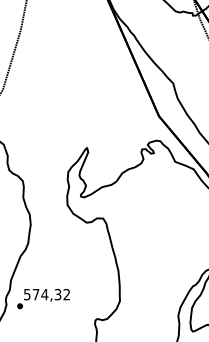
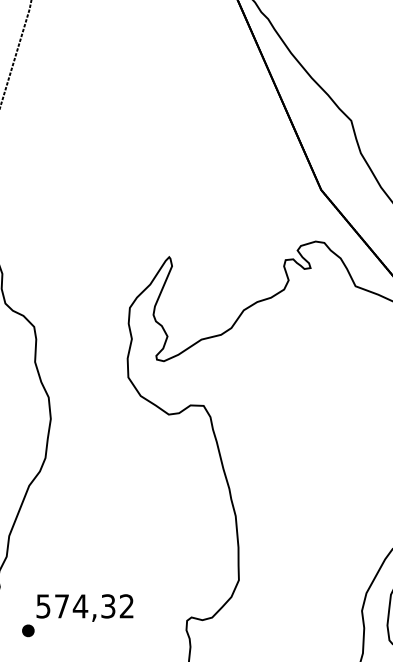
text: (43, 299) -> (77, 616), moved

